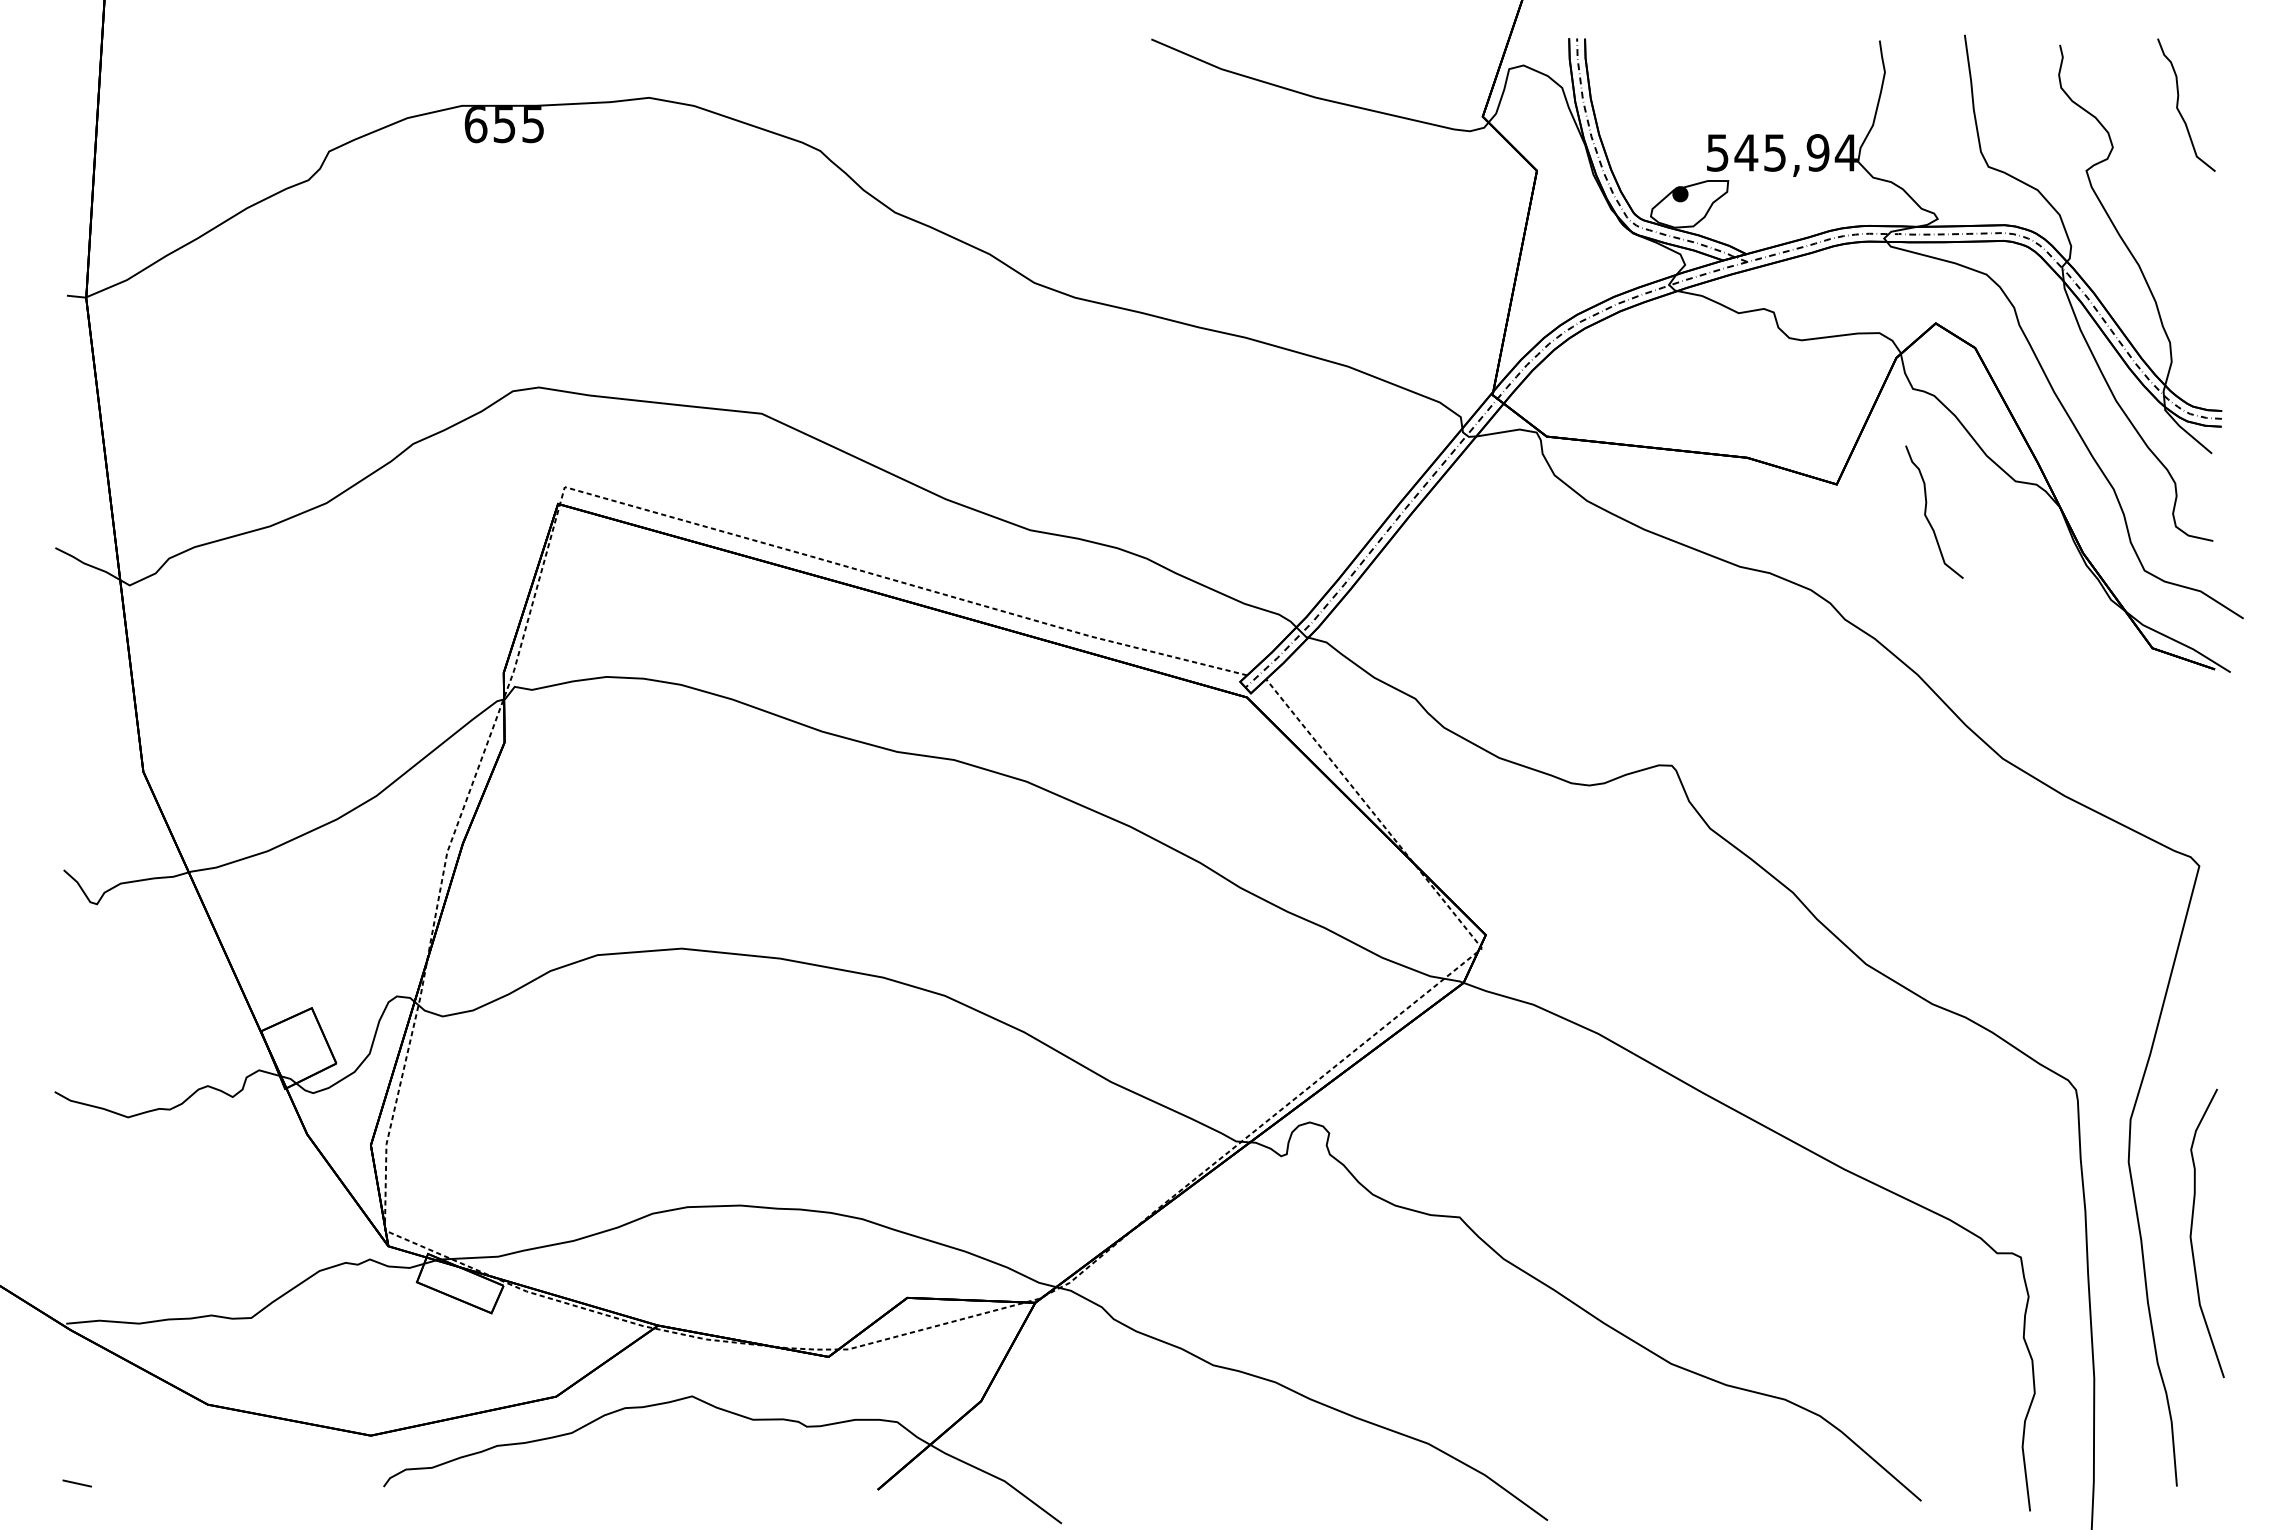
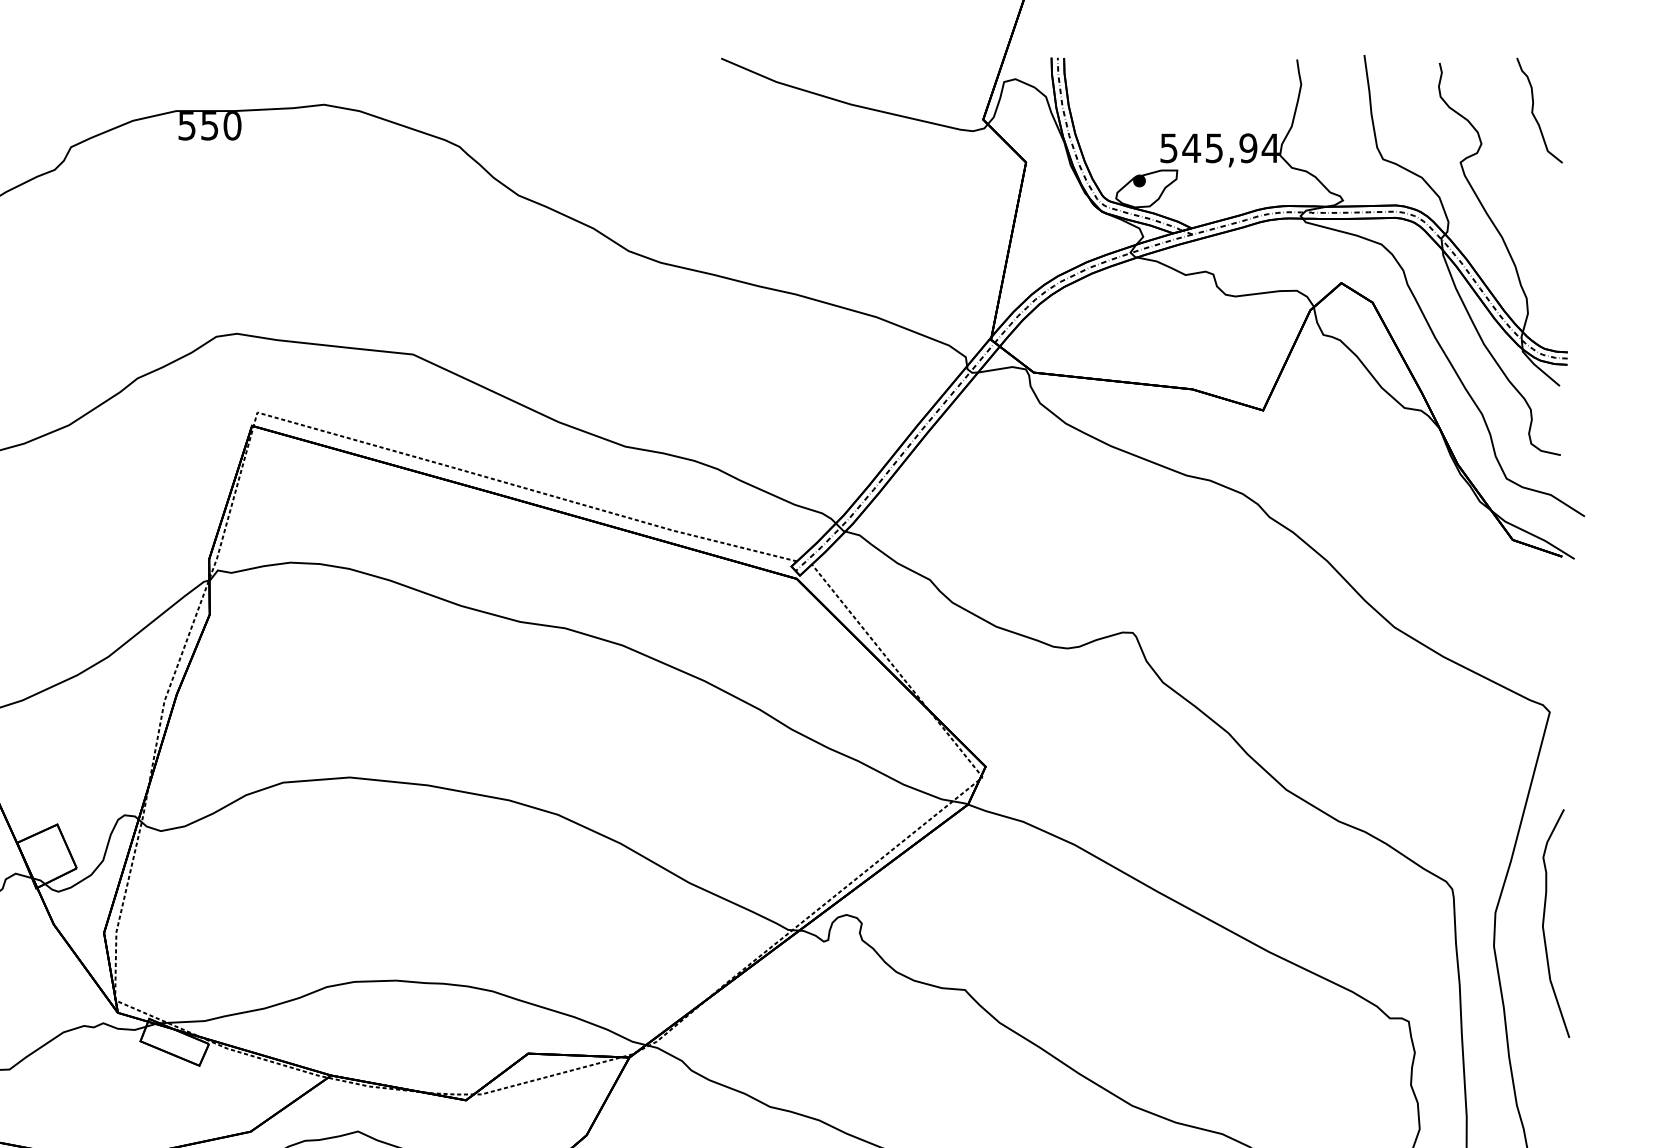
text: (504, 124) -> (209, 125), 655 -> 550
curve: (1926, 511) -> (1334, 431), removed
curve: (2192, 1230) -> (1544, 921), moved

